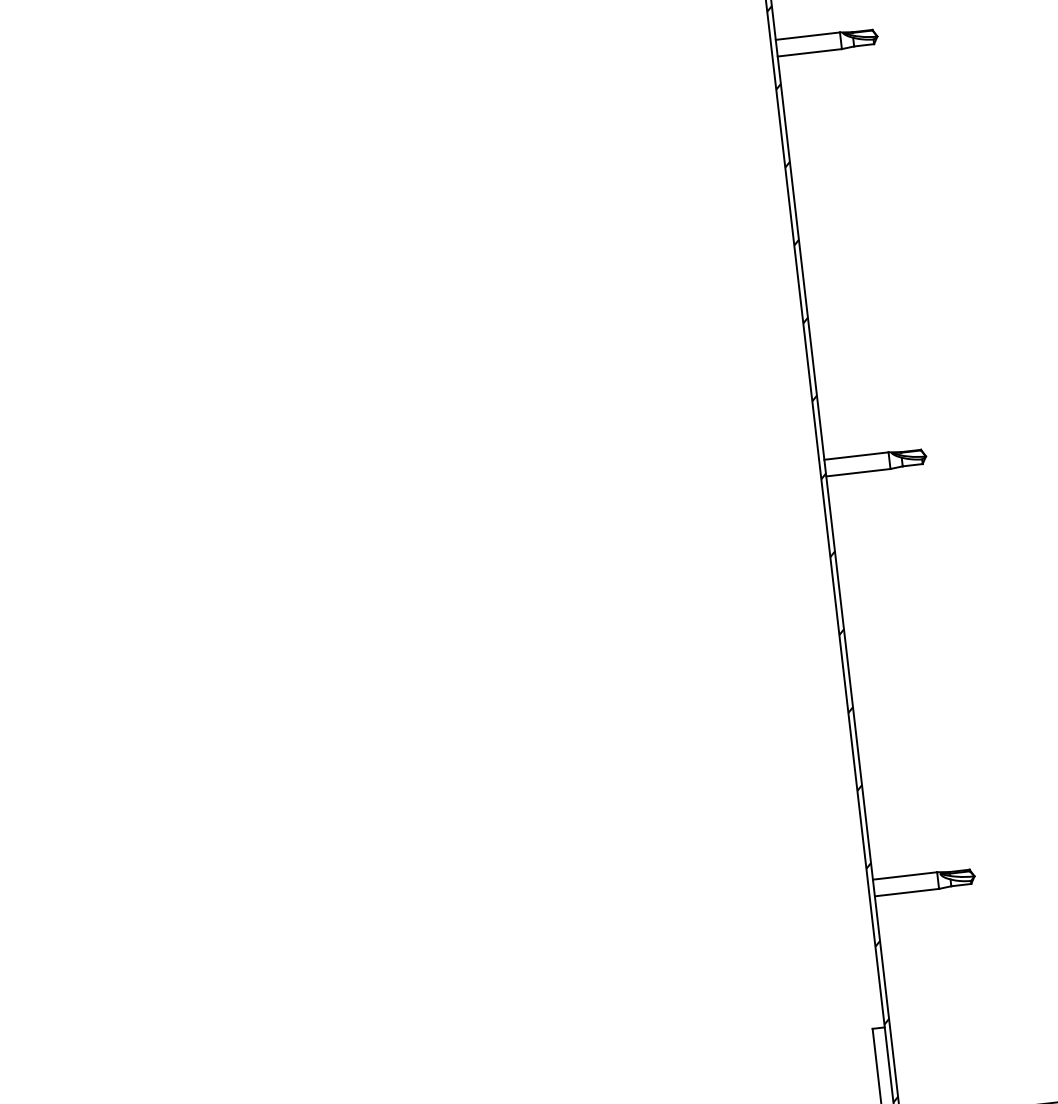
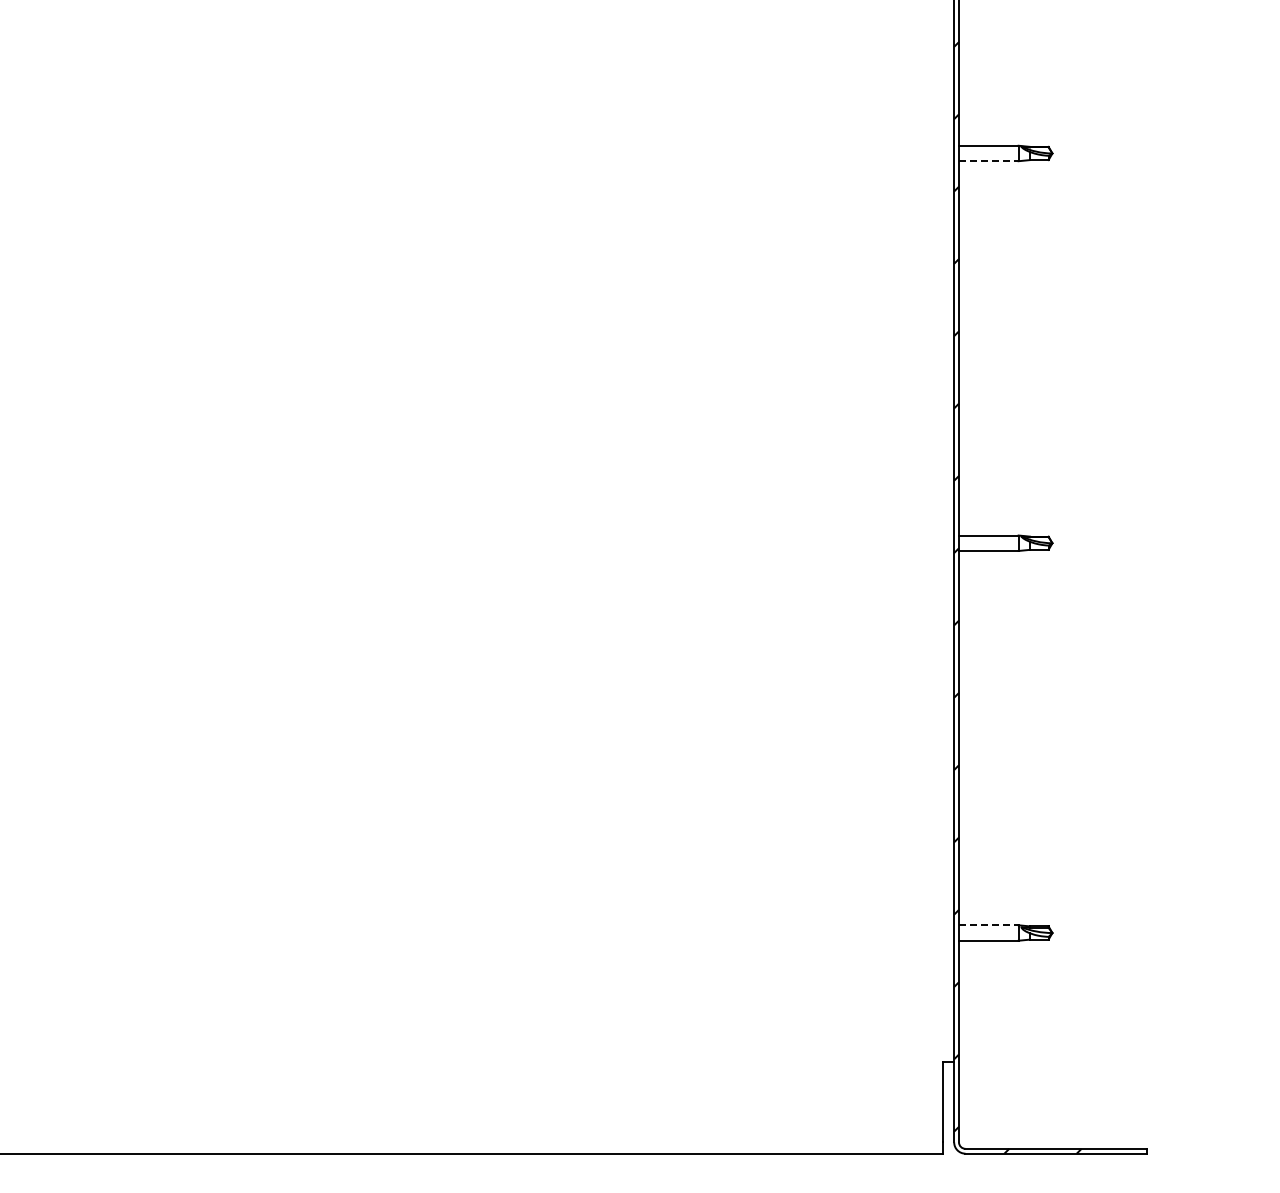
line: (809, 53) -> (988, 161), solid -> dashed
line: (904, 876) -> (988, 925), solid -> dashed

